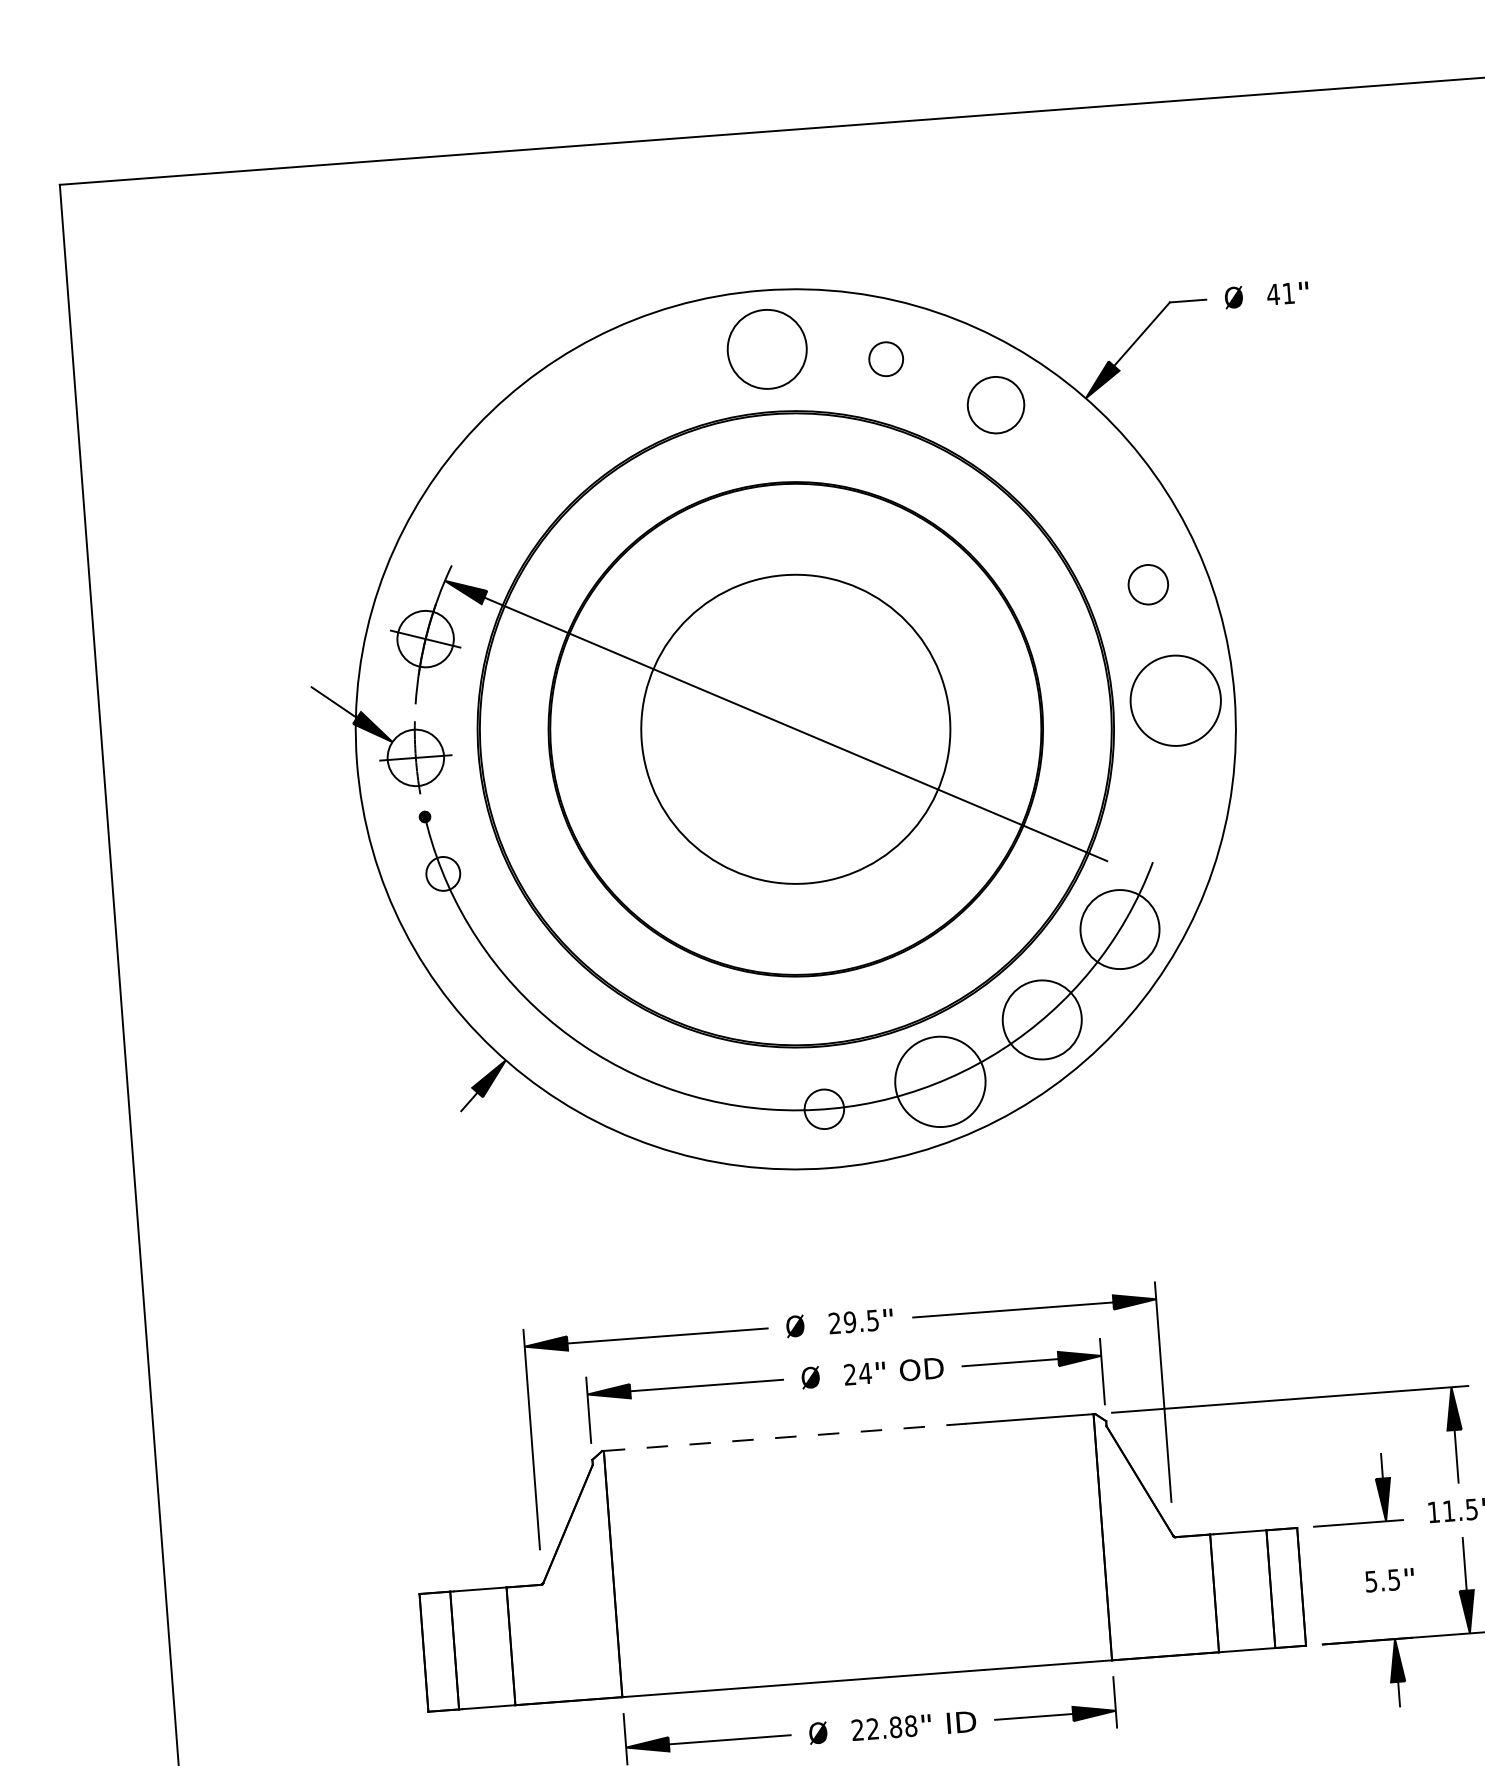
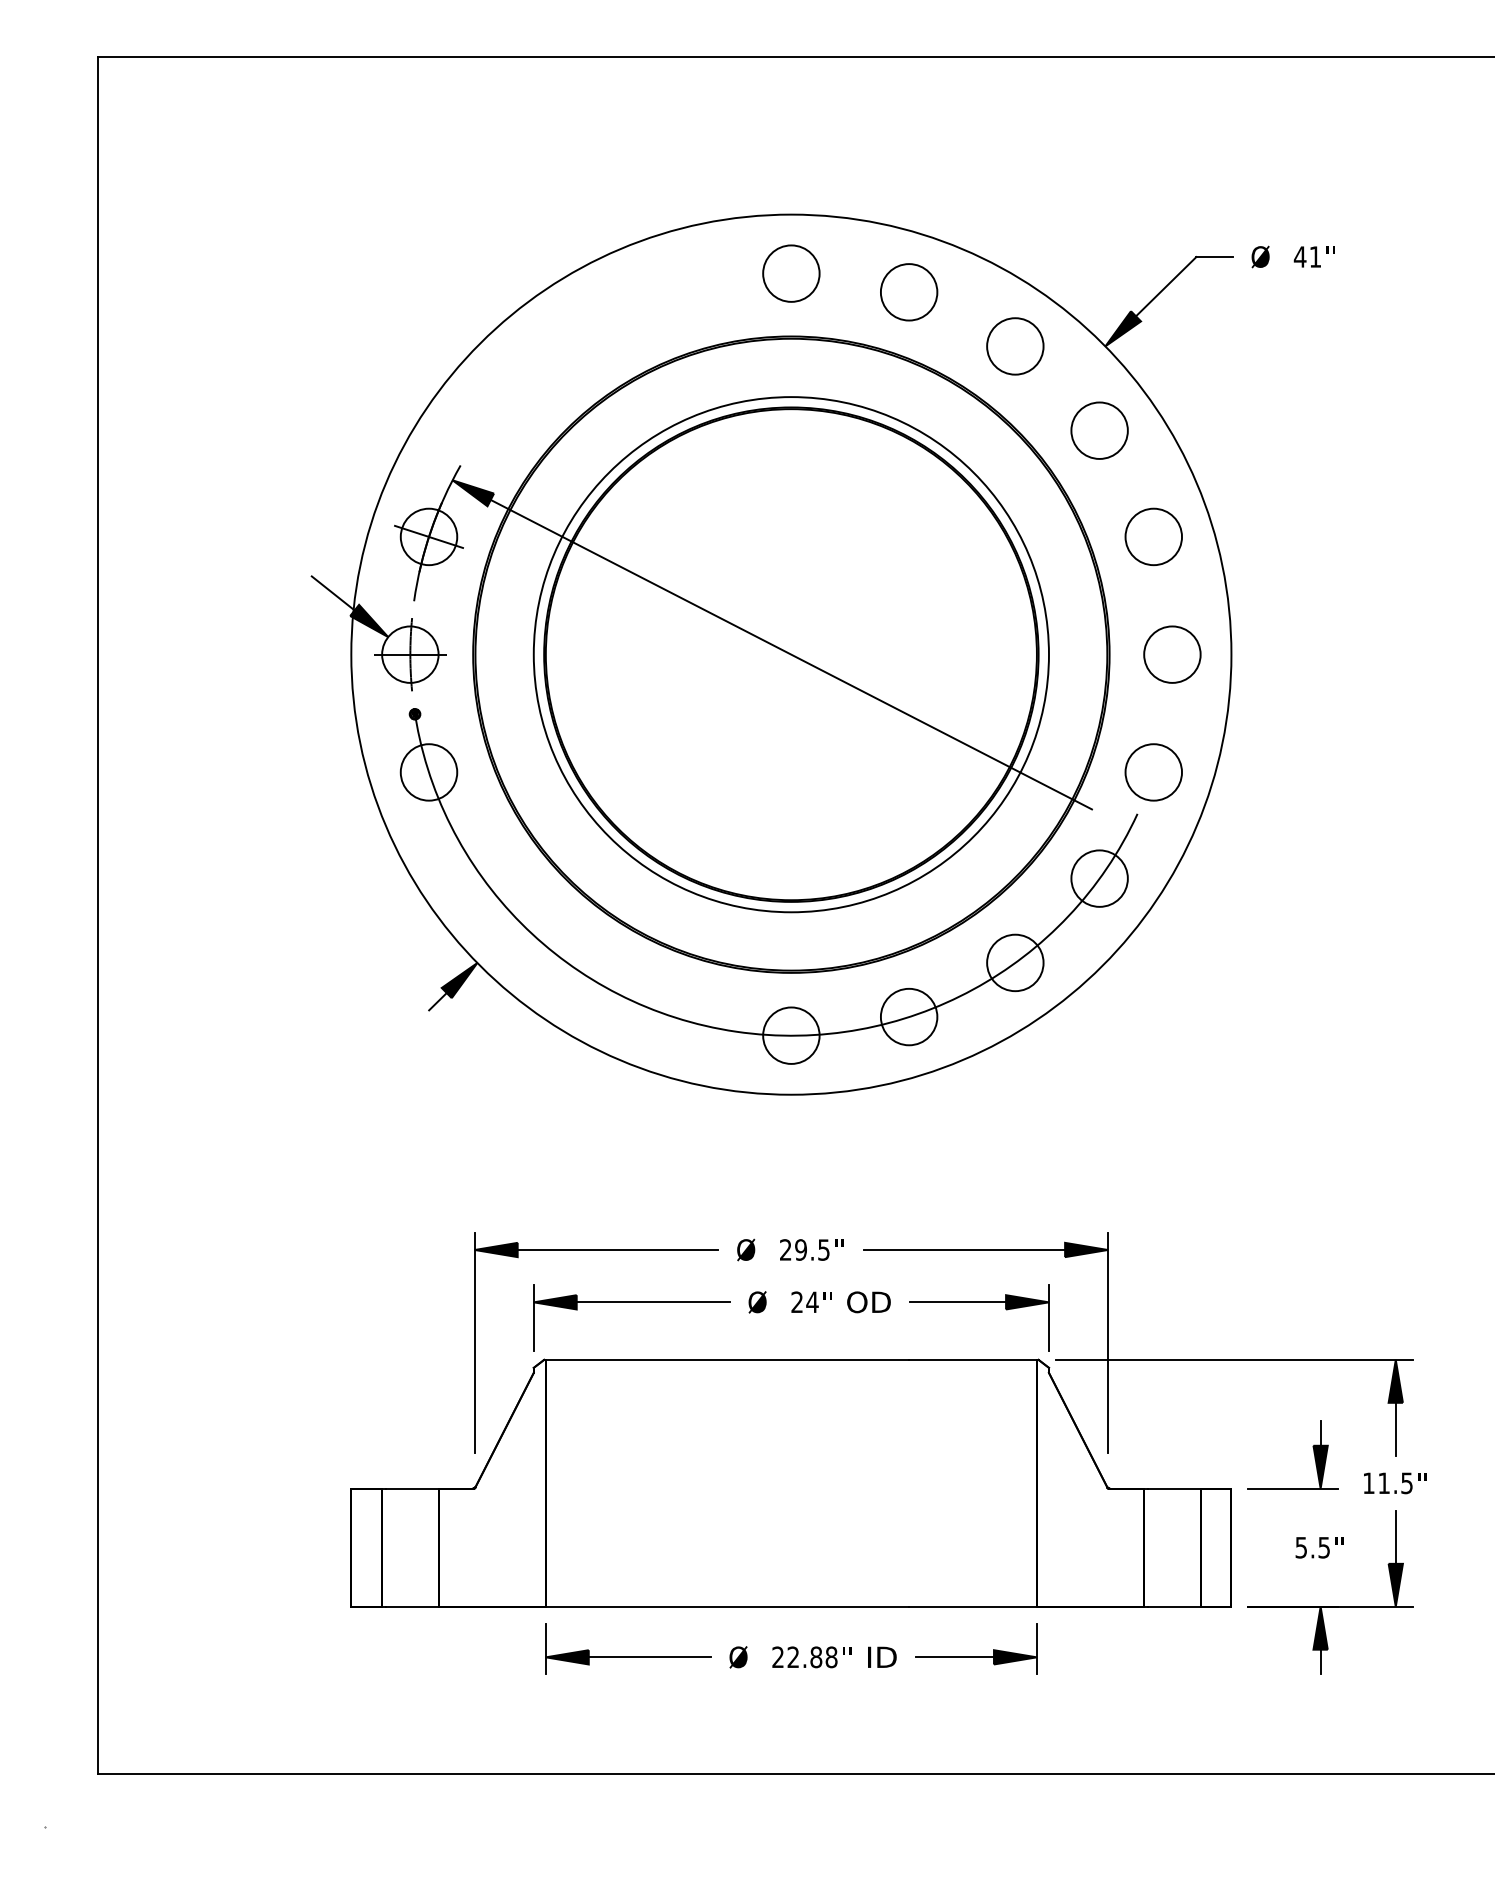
circle: (767, 349) -> (791, 273), size x0.71
circle: (886, 359) -> (909, 292), size x1.67
circle: (1086, 482) -> (1099, 430), added
circle: (1148, 584) -> (1153, 536), size x1.43
circle: (1175, 700) -> (1172, 654), size x0.62
circle: (794, 729) -> (790, 654), size x1.67
circle: (1165, 819) -> (1153, 772), added
circle: (442, 874) -> (428, 772), size x1.67
circle: (1119, 929) -> (1099, 878), size x0.71
circle: (1042, 1019) -> (1015, 962), size x0.71
circle: (939, 1081) -> (908, 1016), size x0.62
circle: (824, 1109) -> (791, 1035), size x1.43
line: (784, 1436) -> (727, 1359), dashed -> solid

